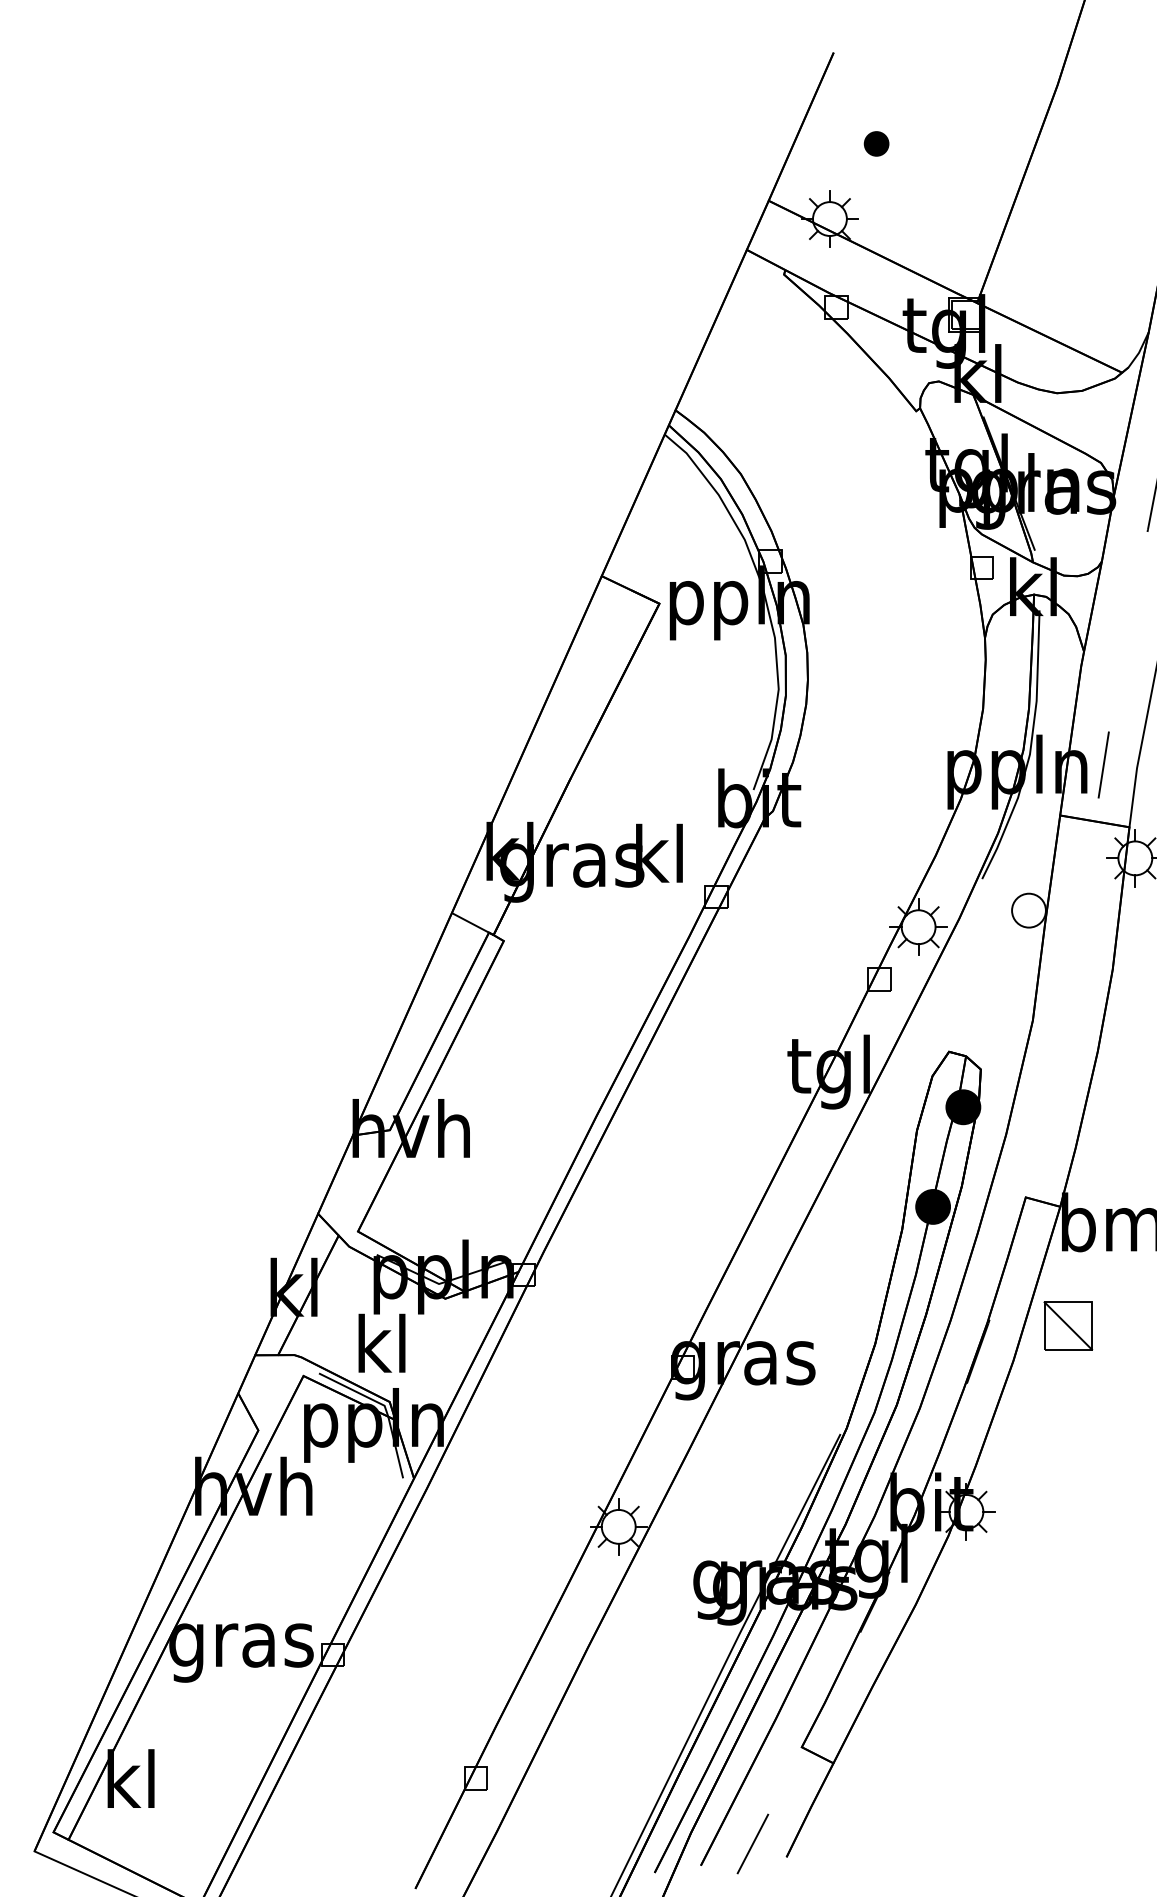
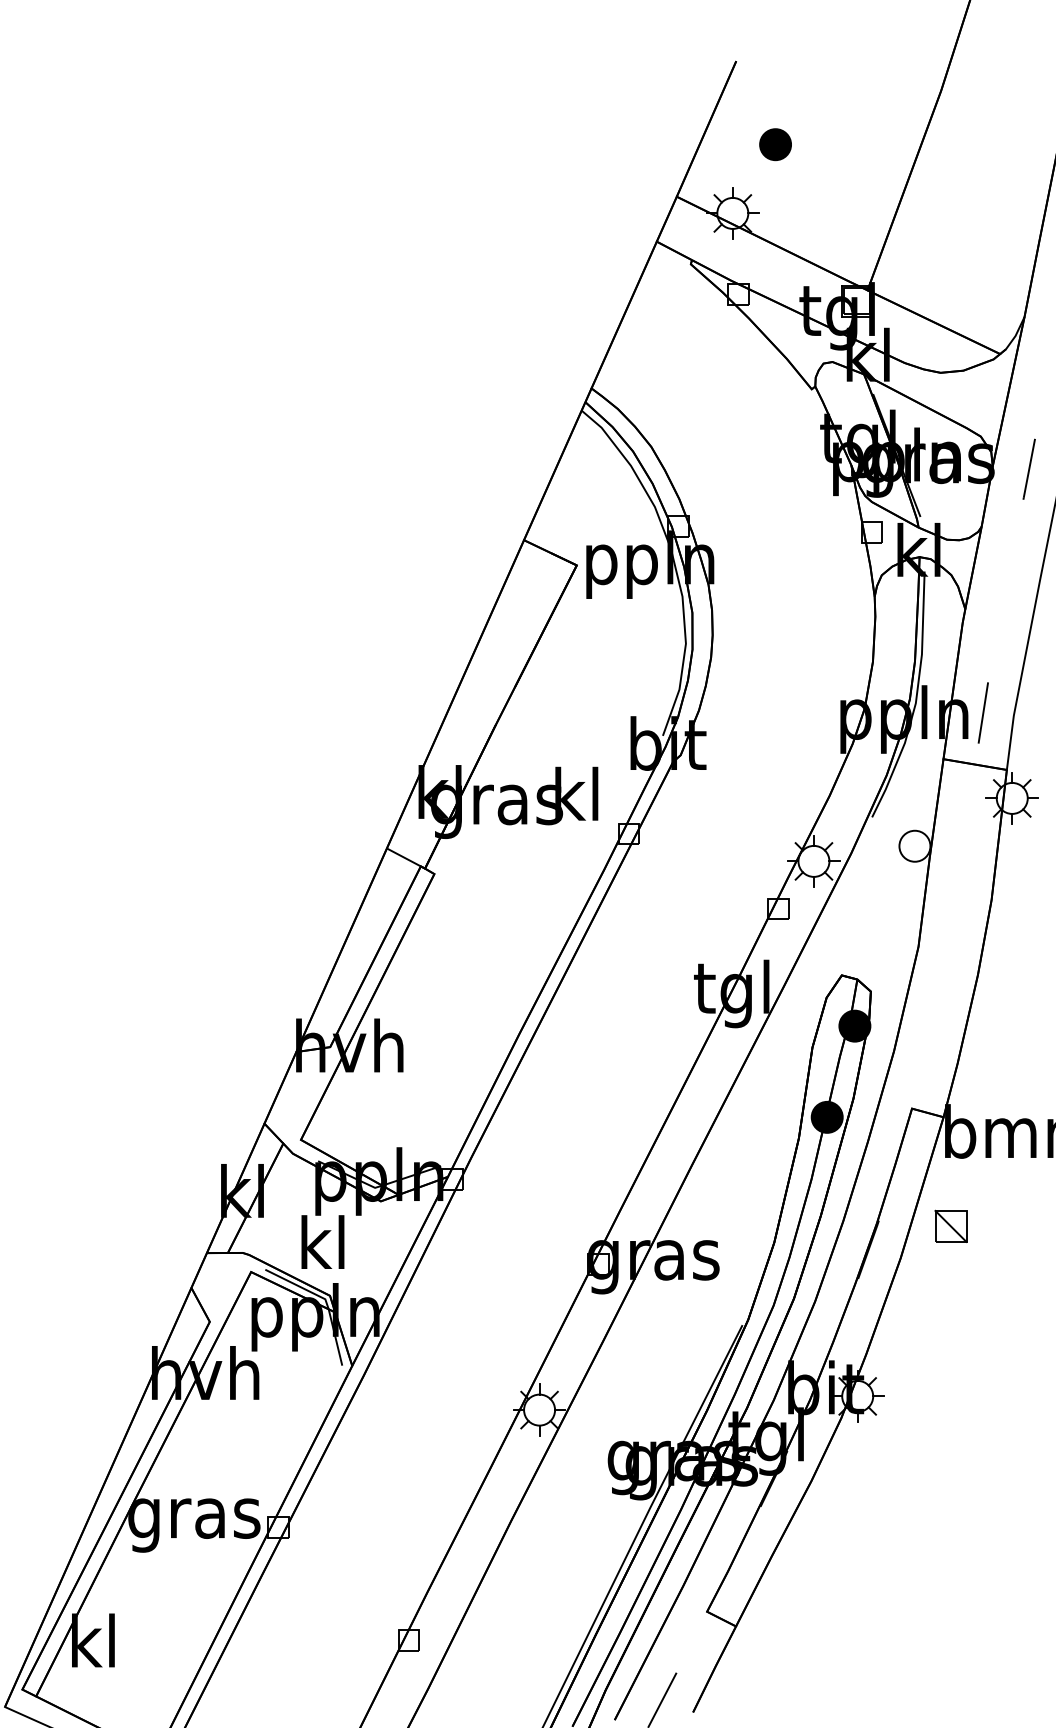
part: (876, 143) -> (775, 144), size x1.43
part: (1068, 1326) -> (951, 1226), size x0.71

